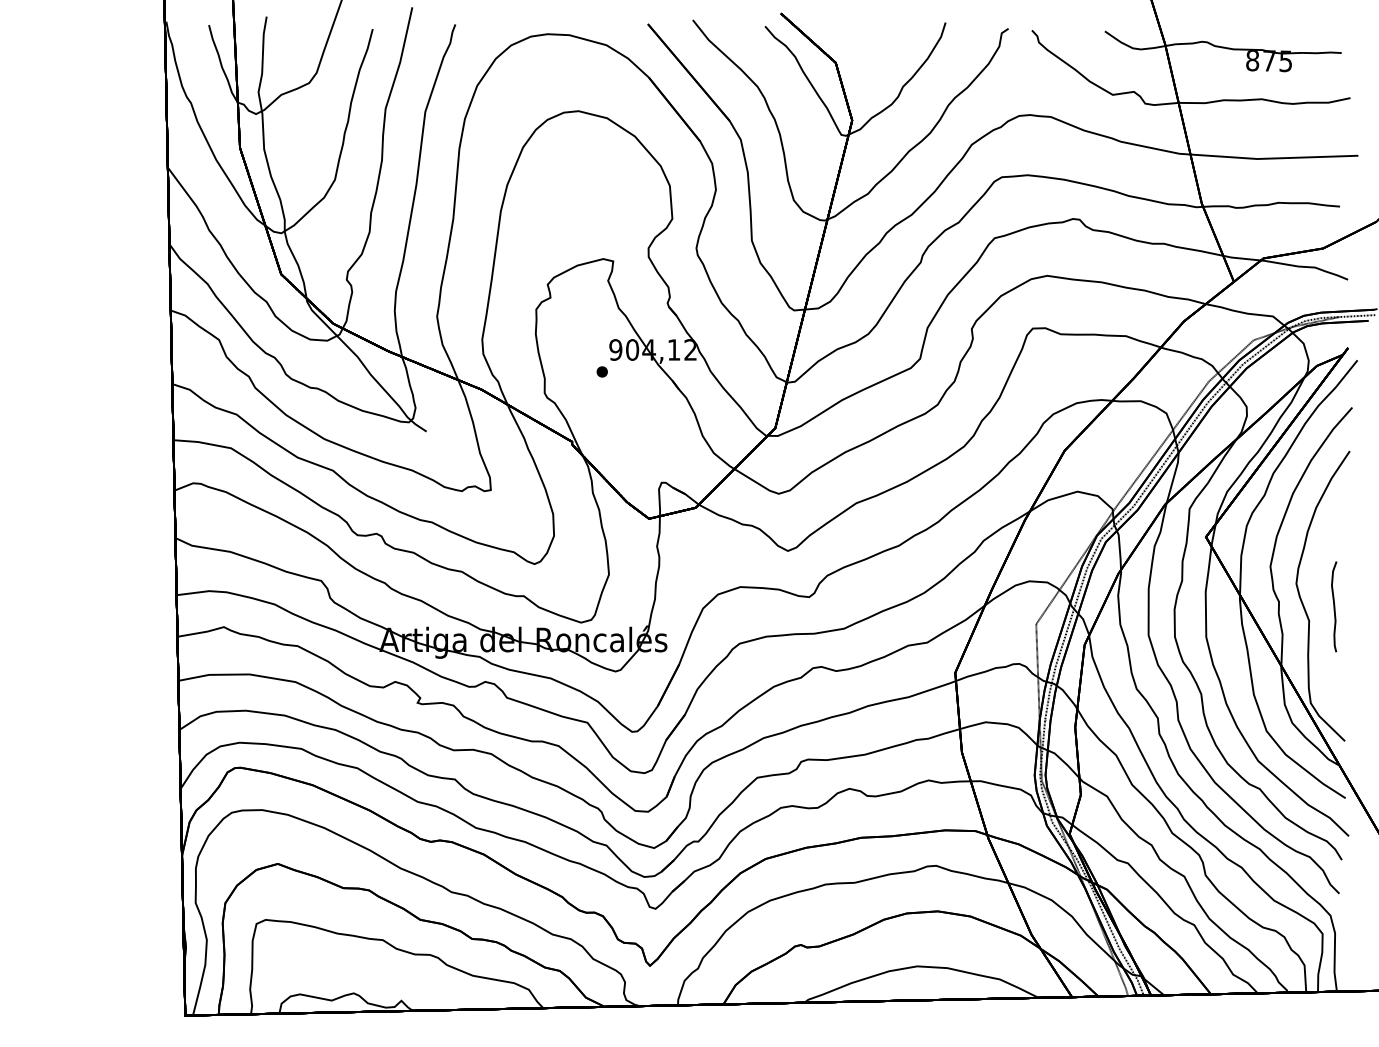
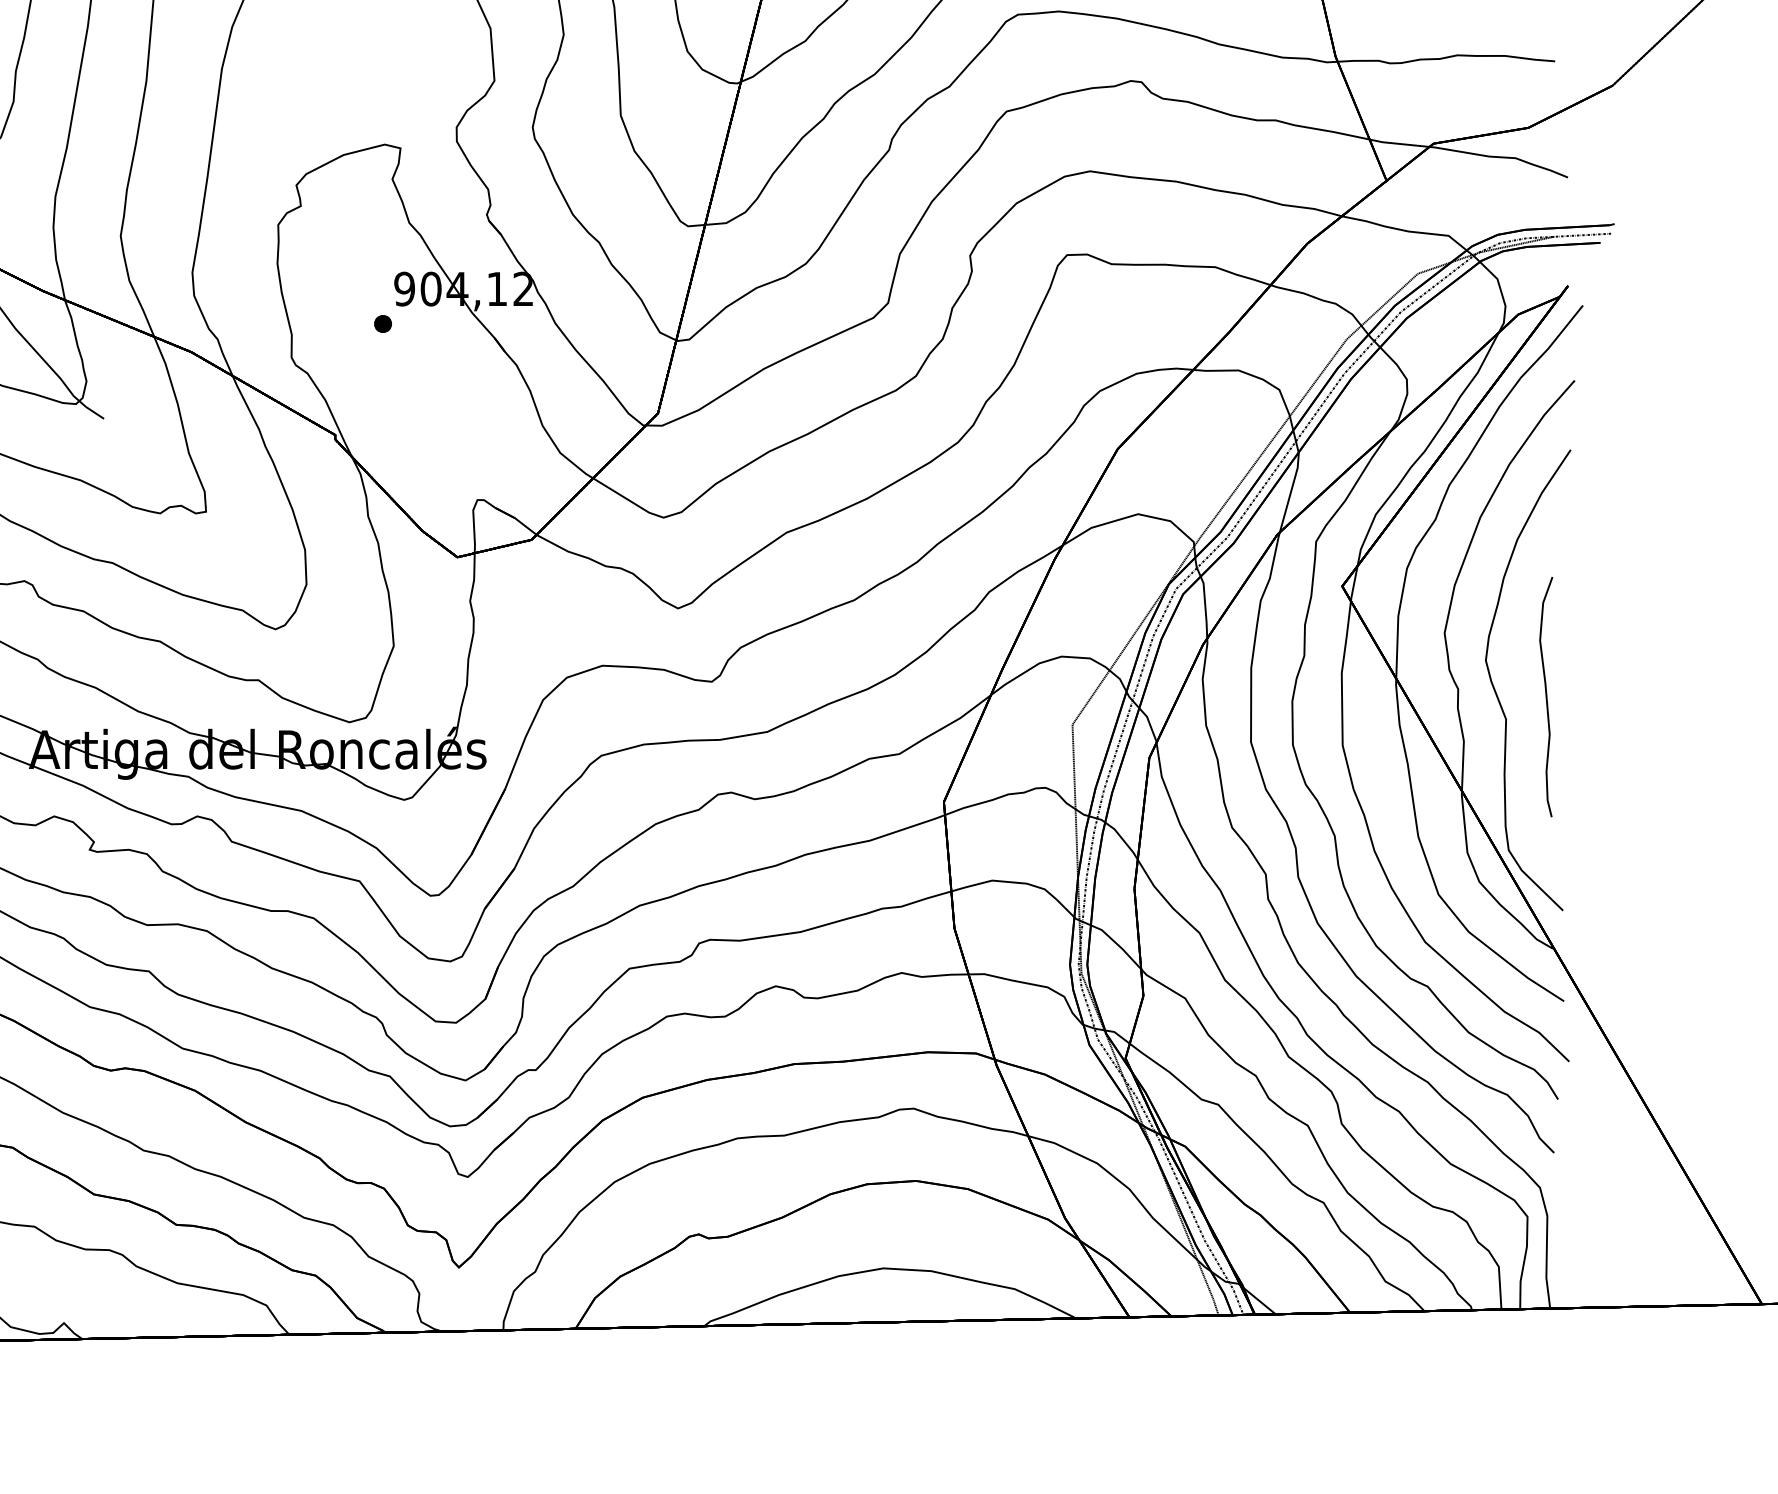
part: (1333, 606) -> (1544, 696), size x1.67

